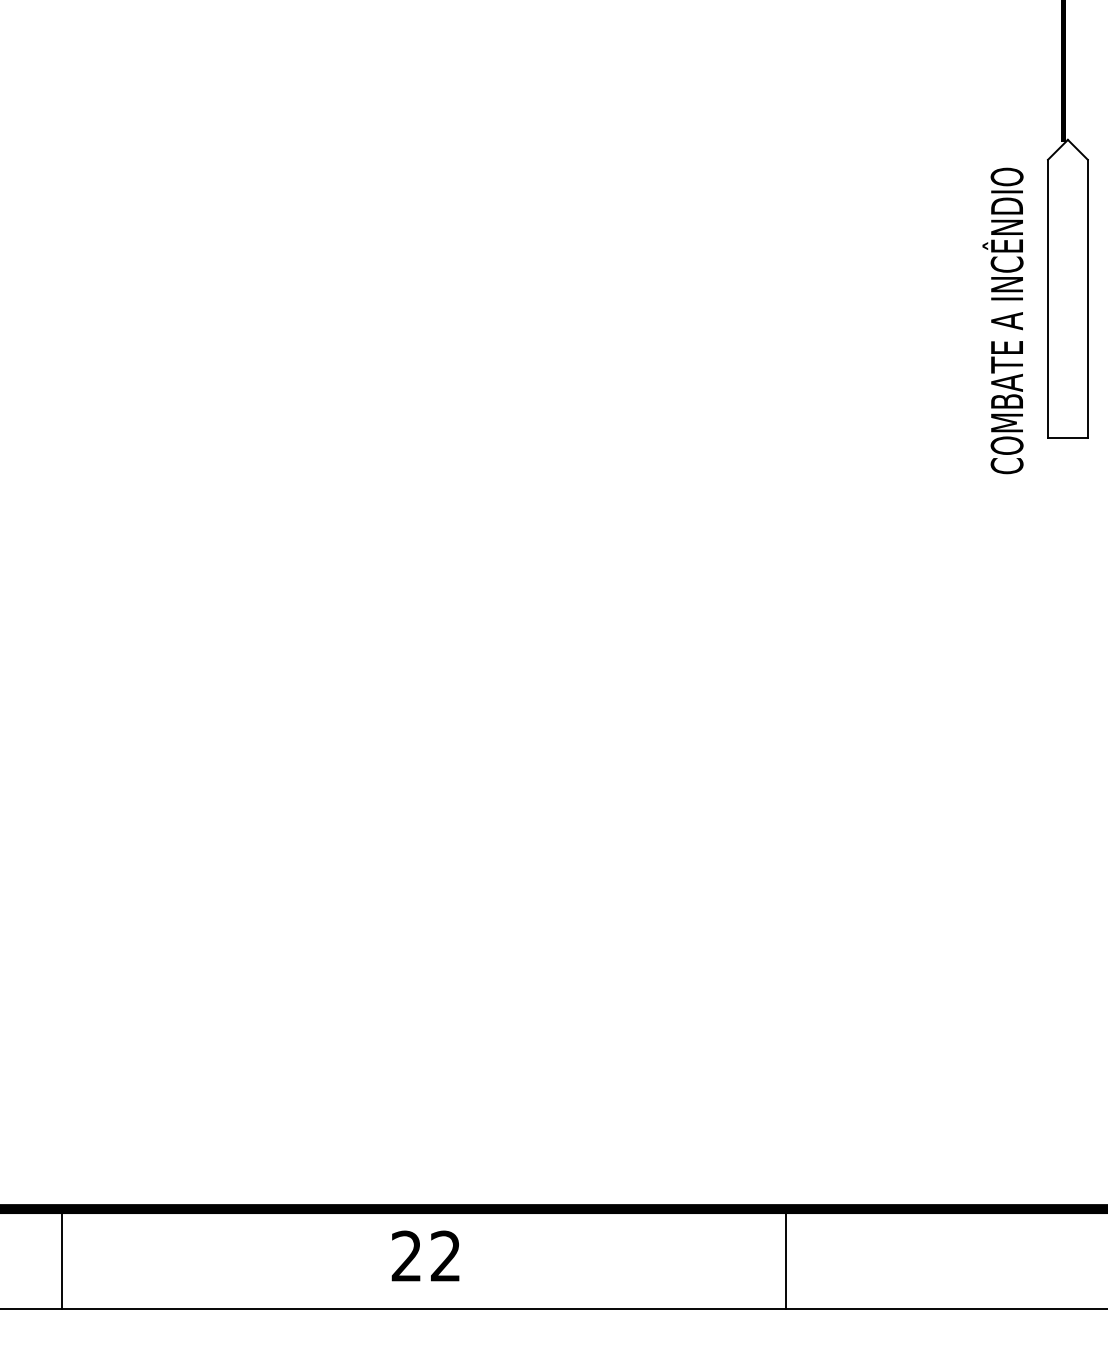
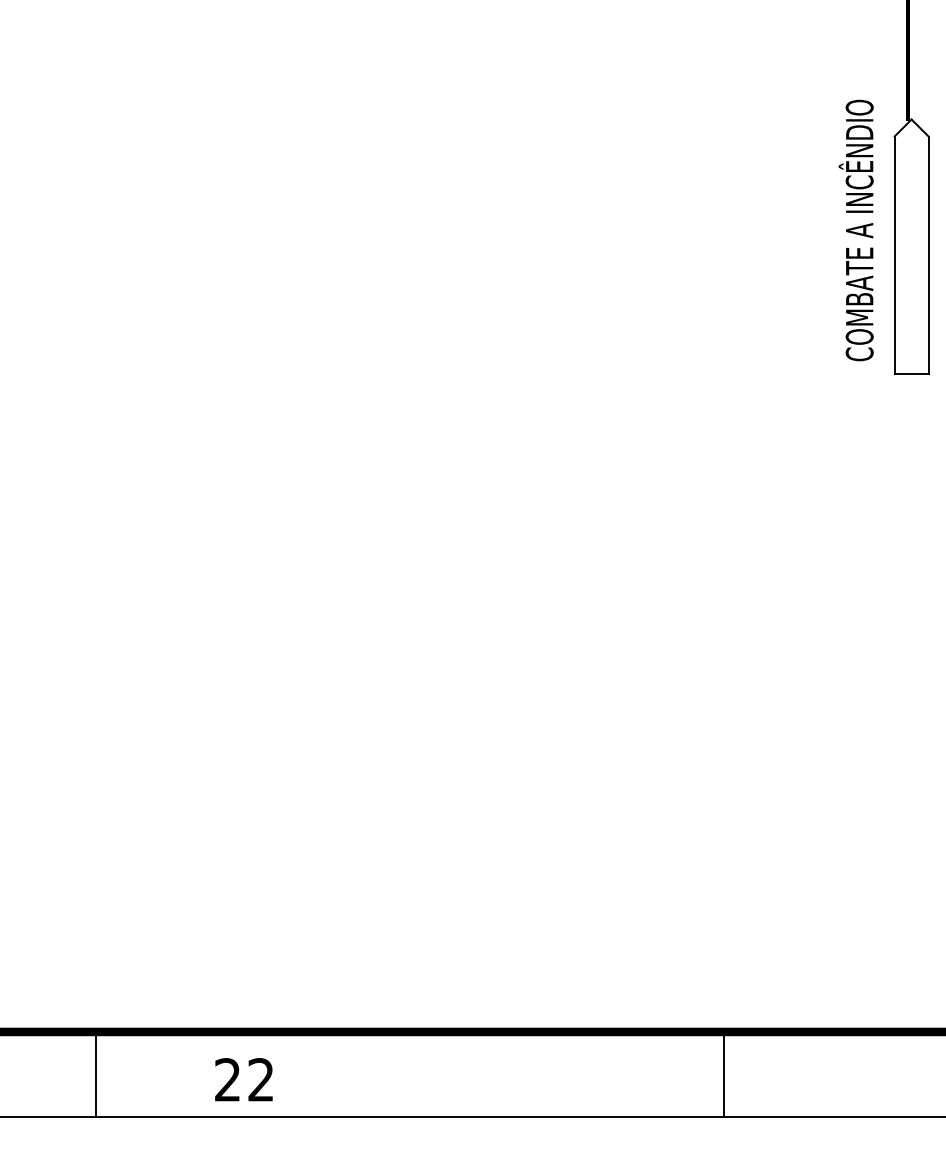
text: (1002, 320) -> (855, 230), moved
text: (425, 1255) -> (243, 1079), moved
line: (61, 1258) -> (95, 1074), moved
line: (786, 1258) -> (724, 1074), moved

